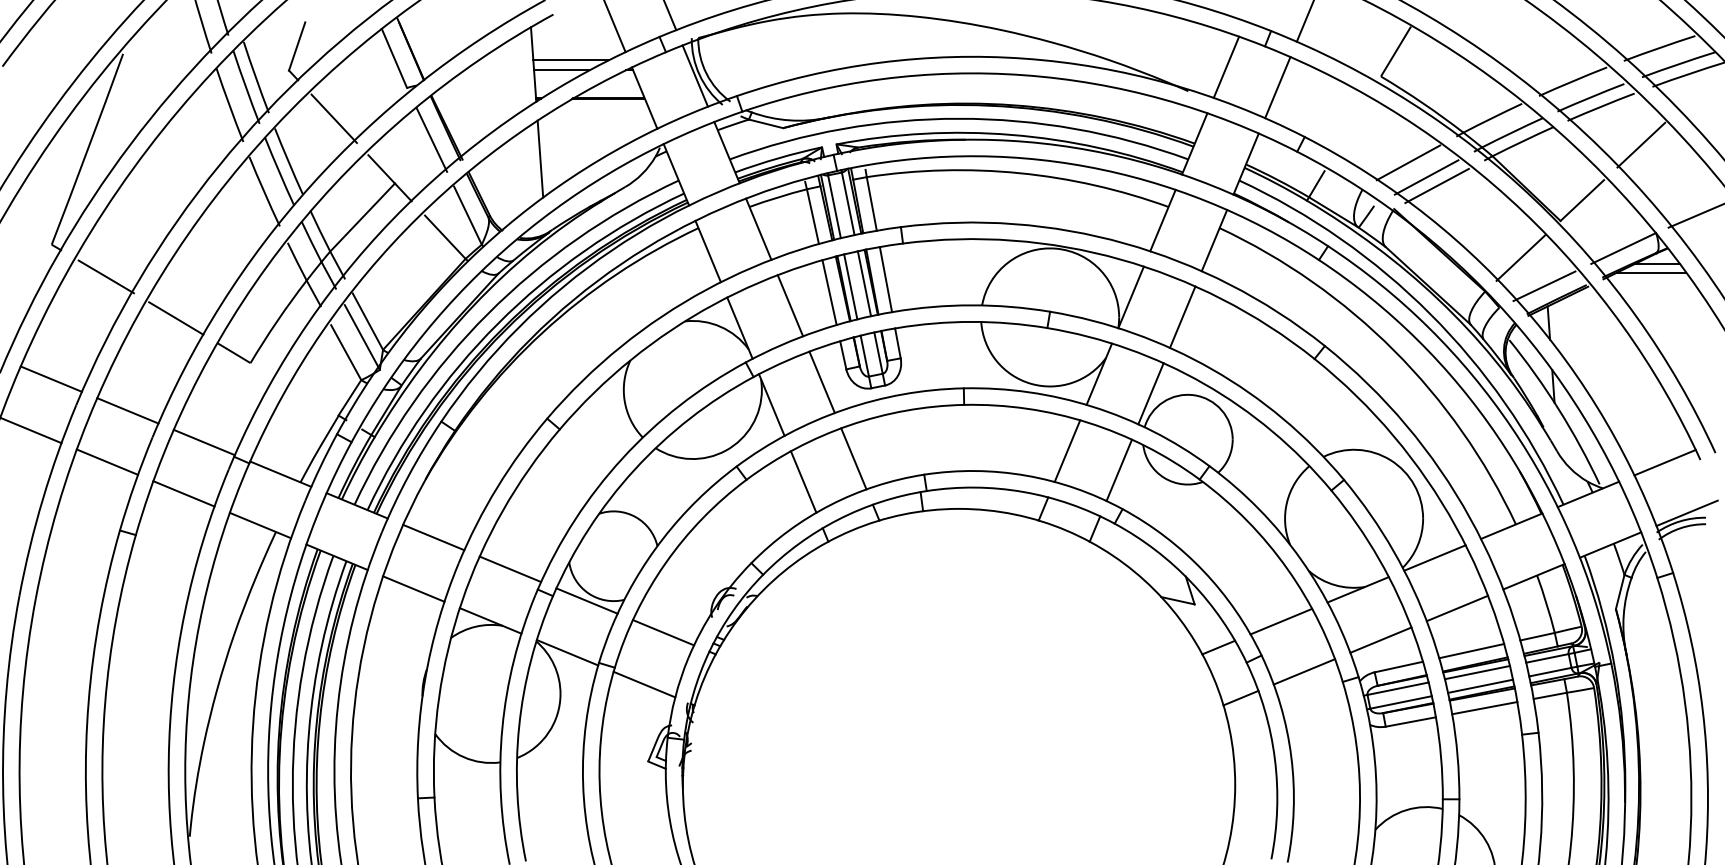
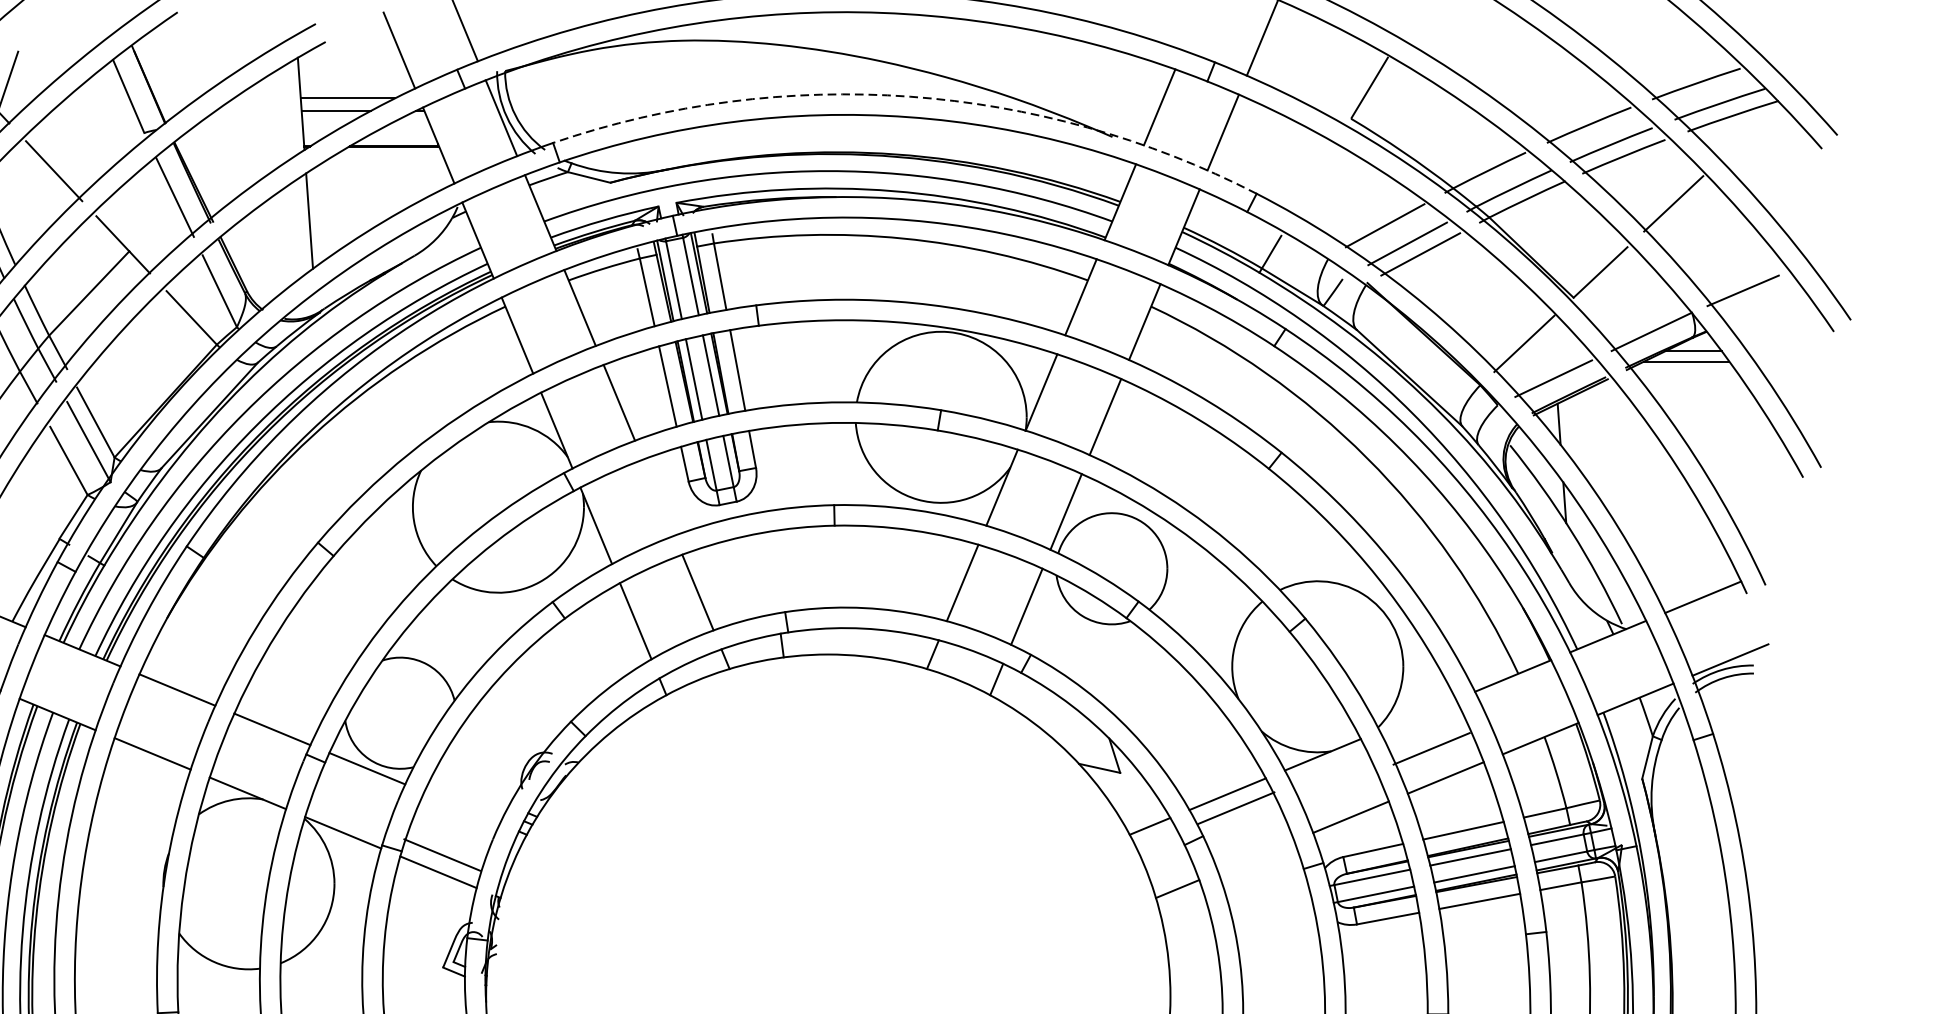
arc: (1025, 58) -> (910, 96), solid -> dashed
line: (821, 382) -> (657, 497), removed
line: (1434, 557) -> (1431, 748), moved
line: (663, 632) -> (442, 854), moved
line: (1304, 671) -> (1236, 807), moved

